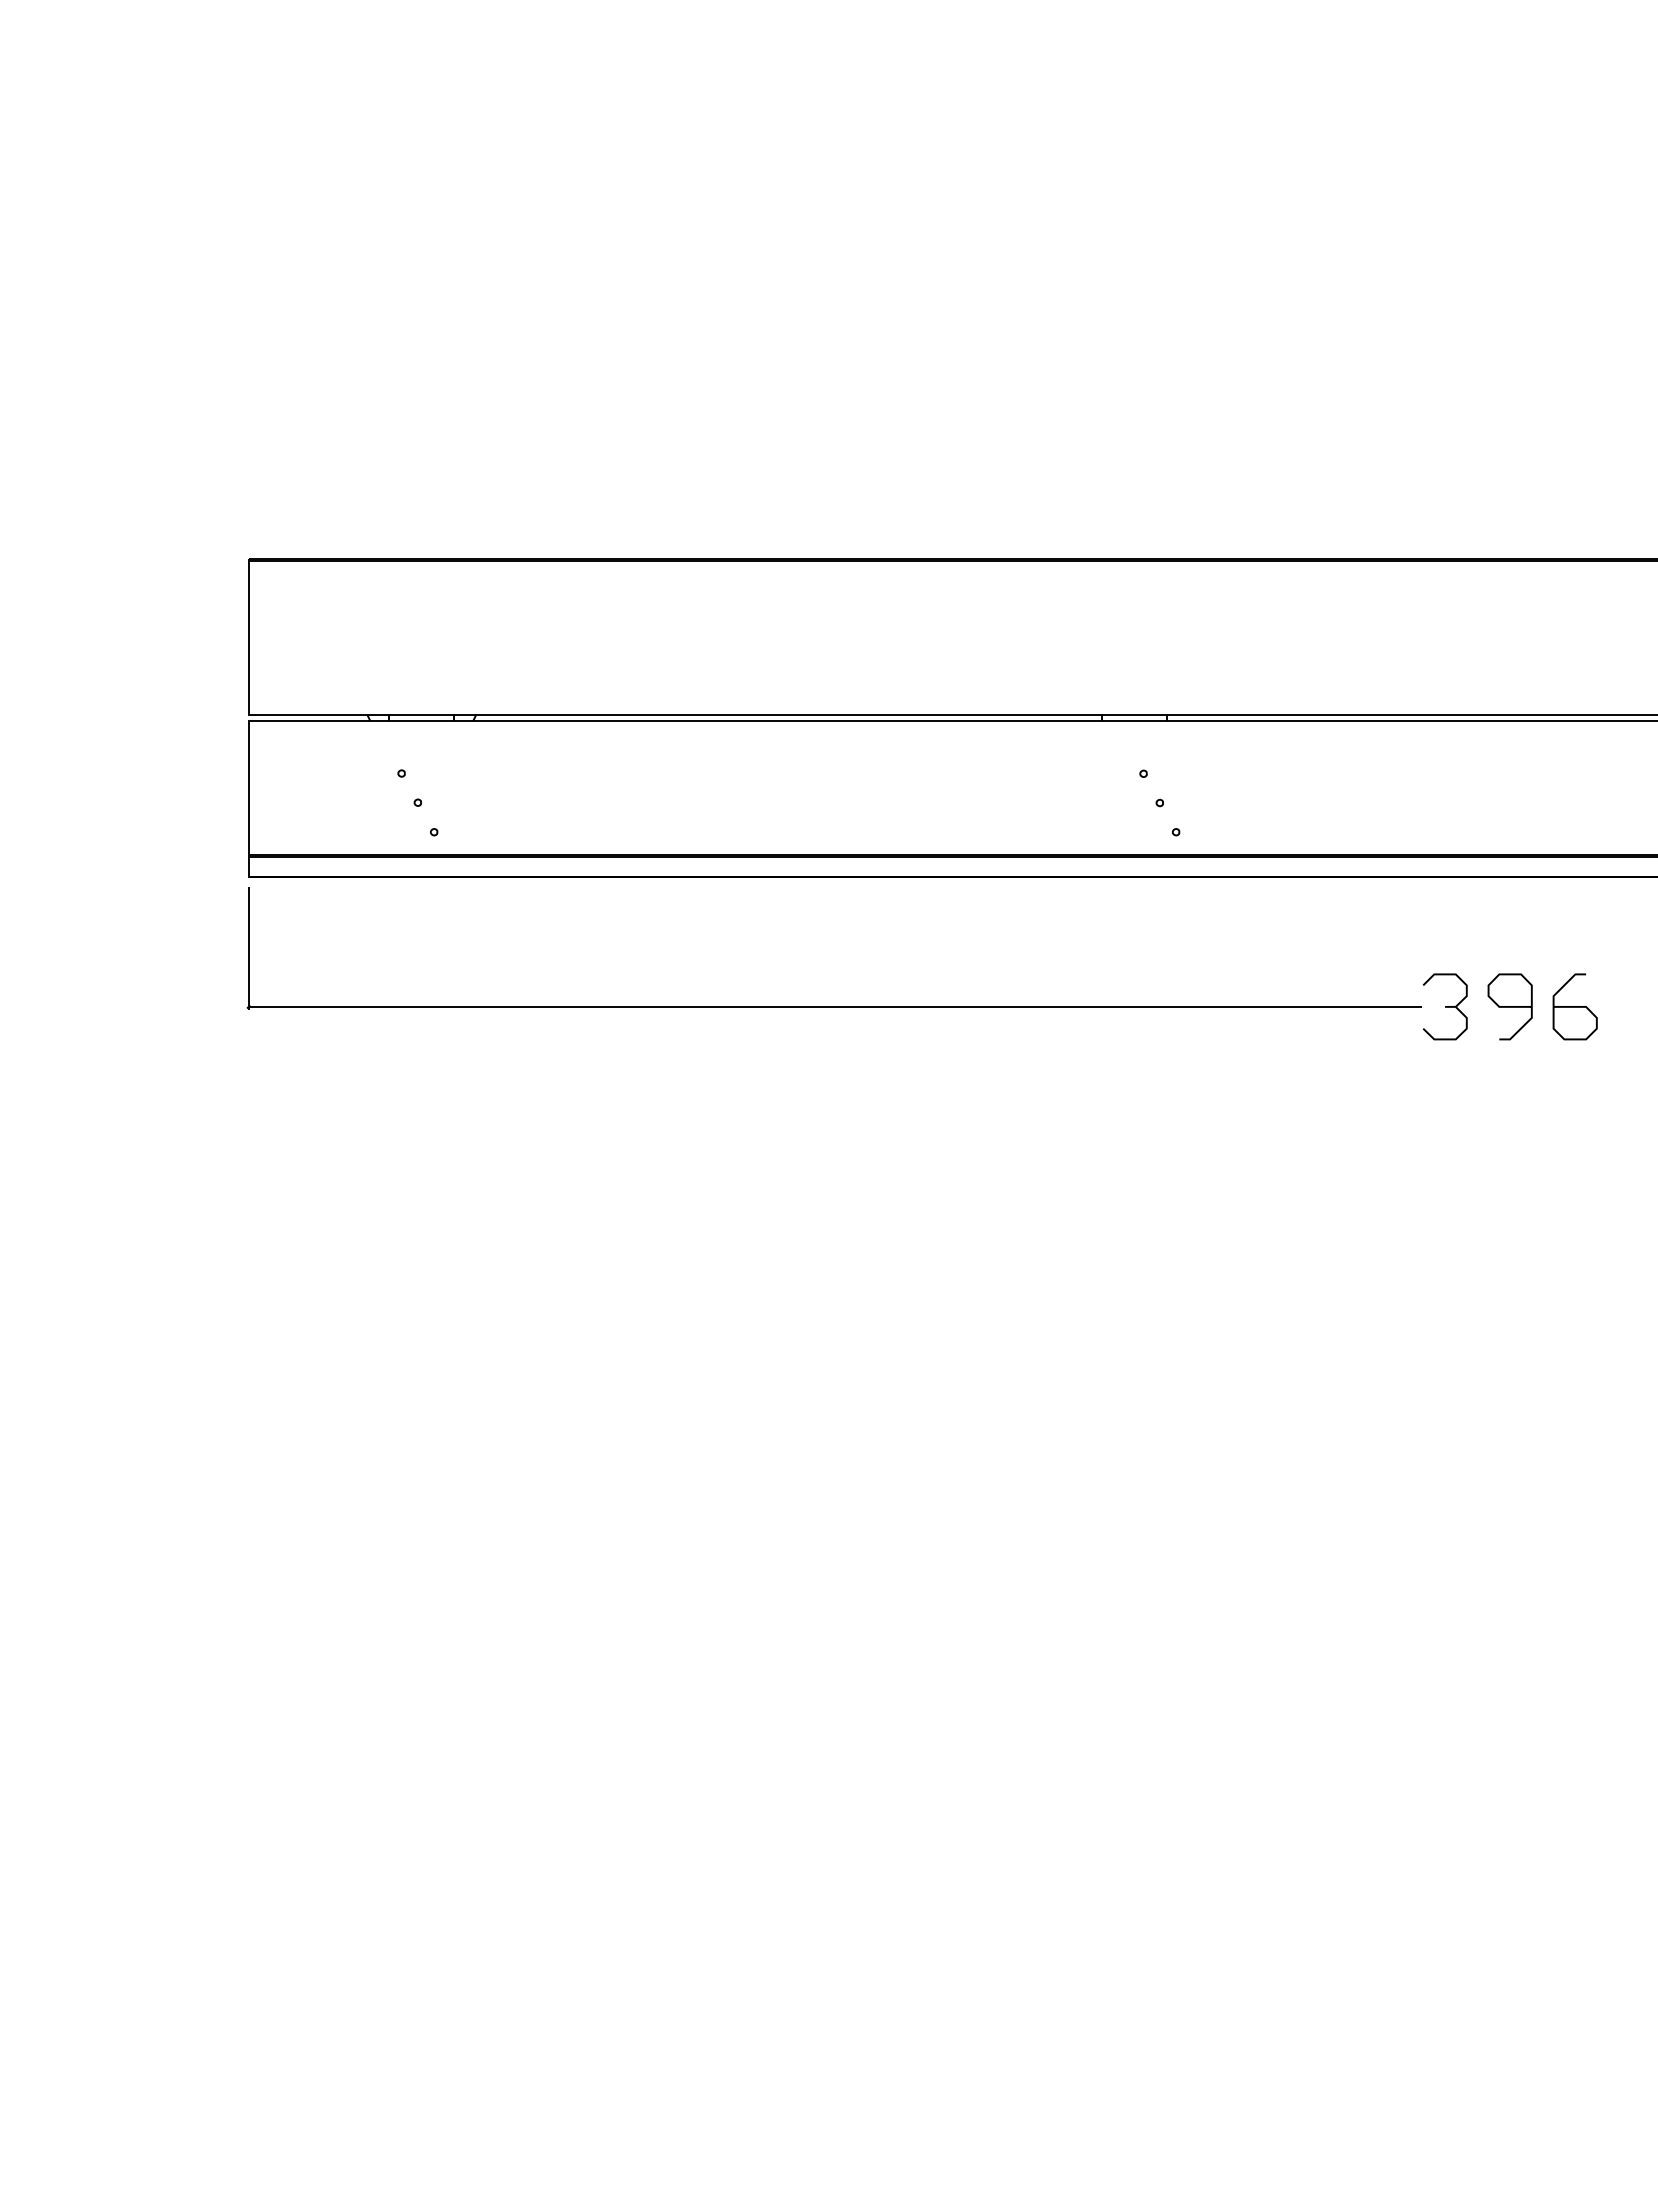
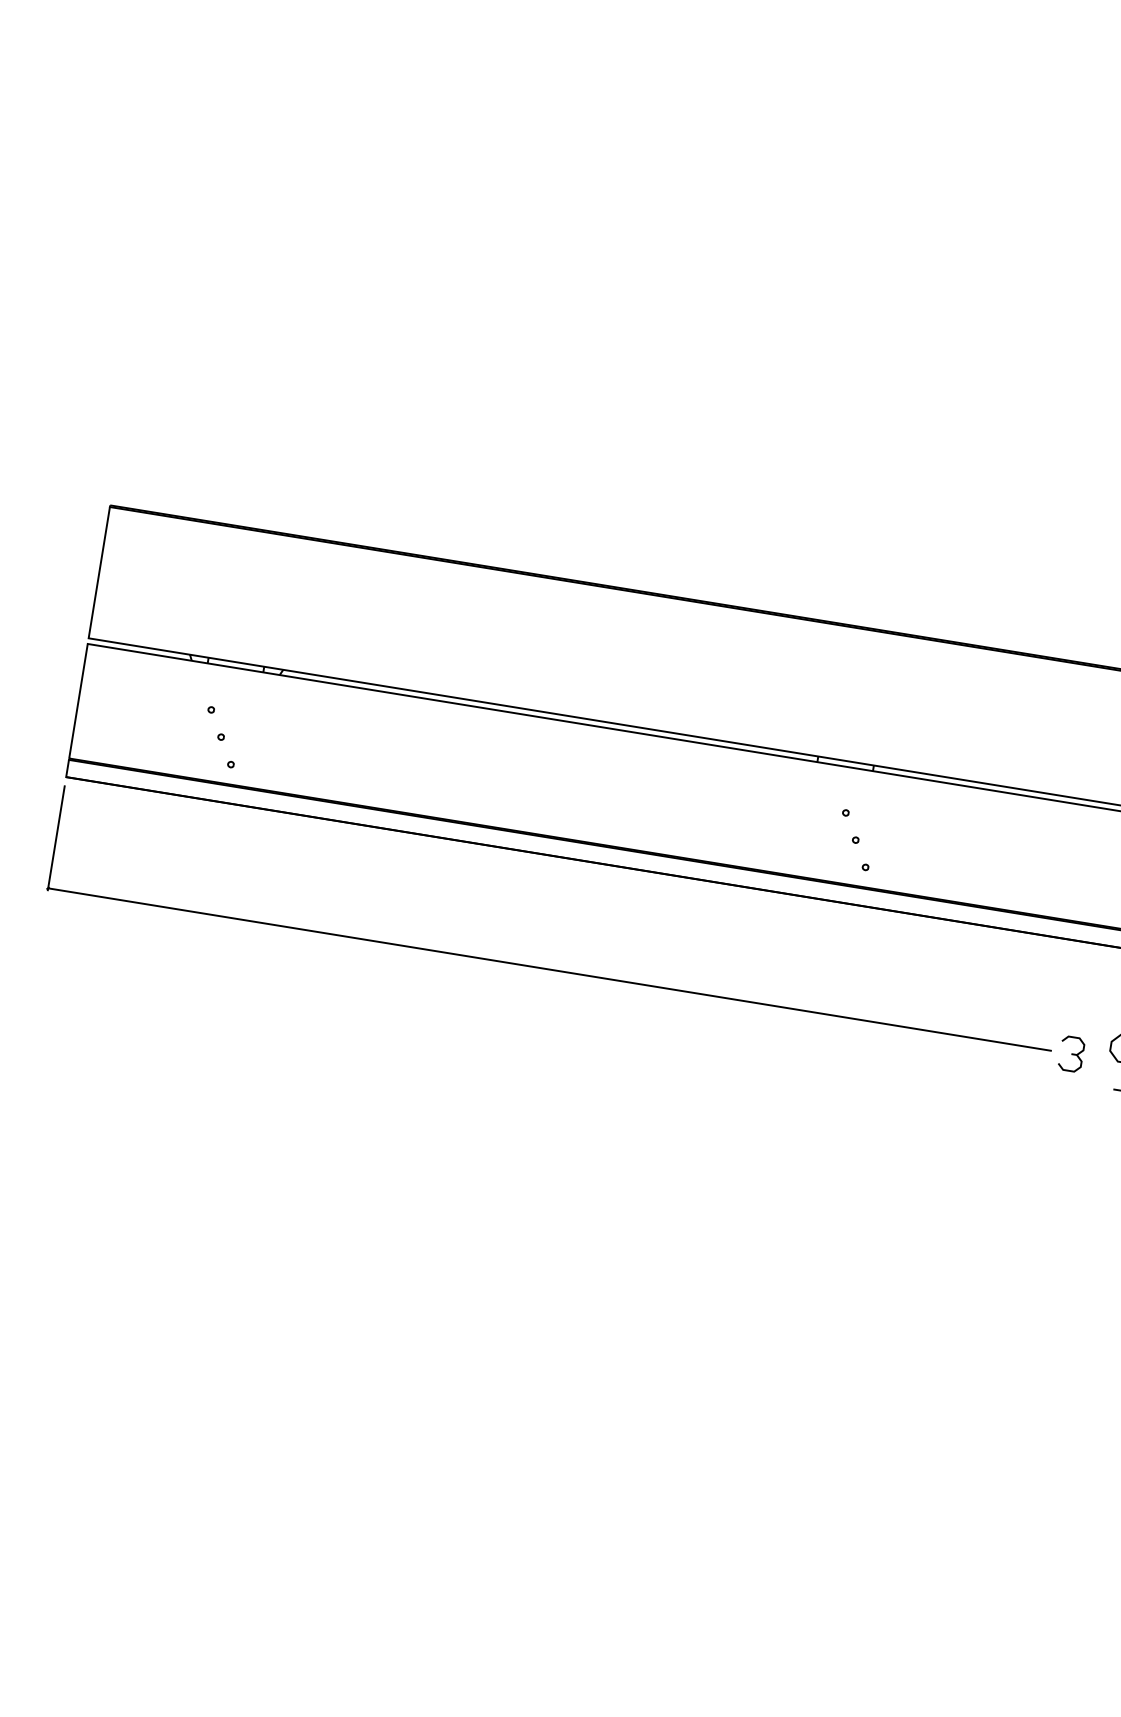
part: (1444, 1006) -> (1071, 1053), size x0.6

